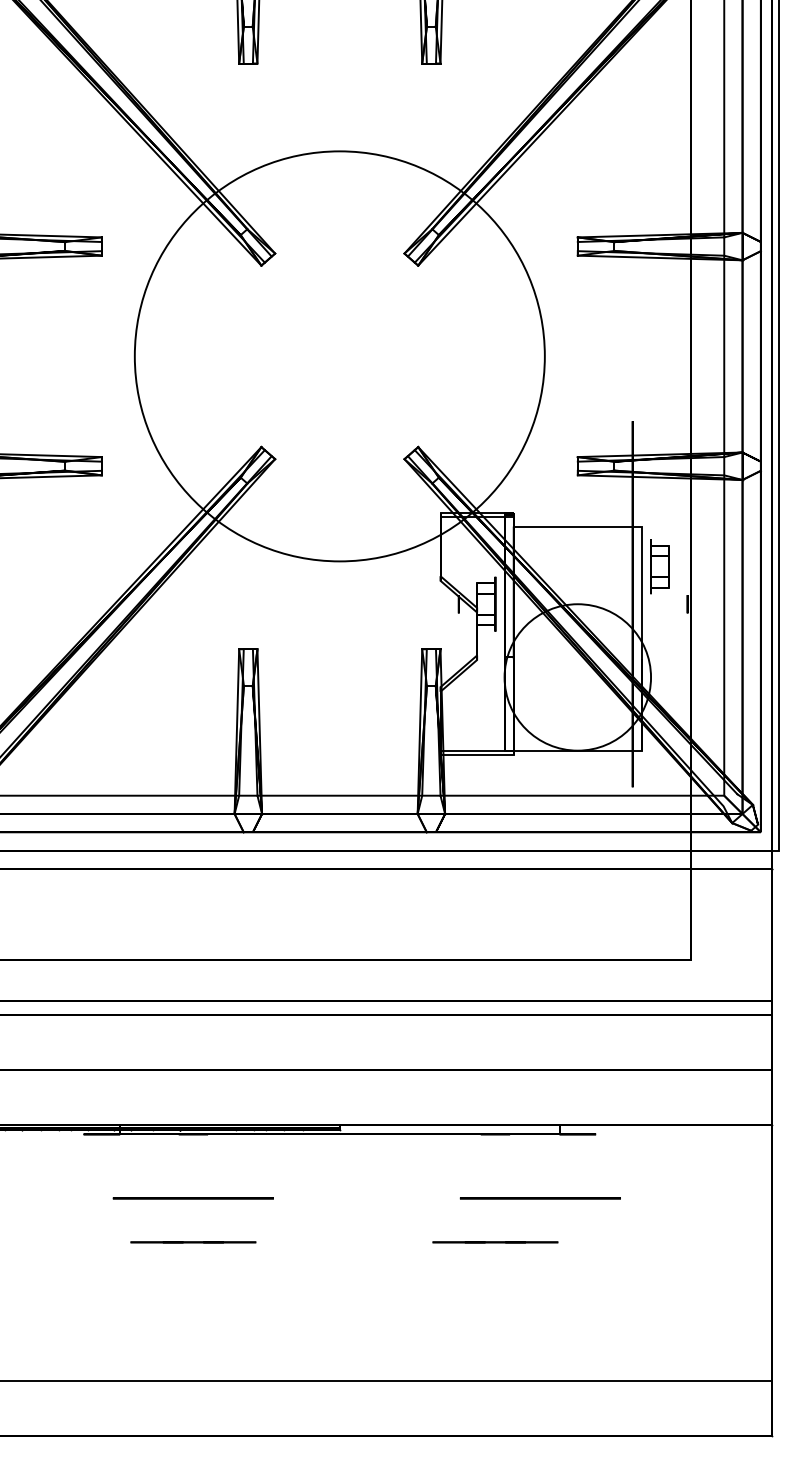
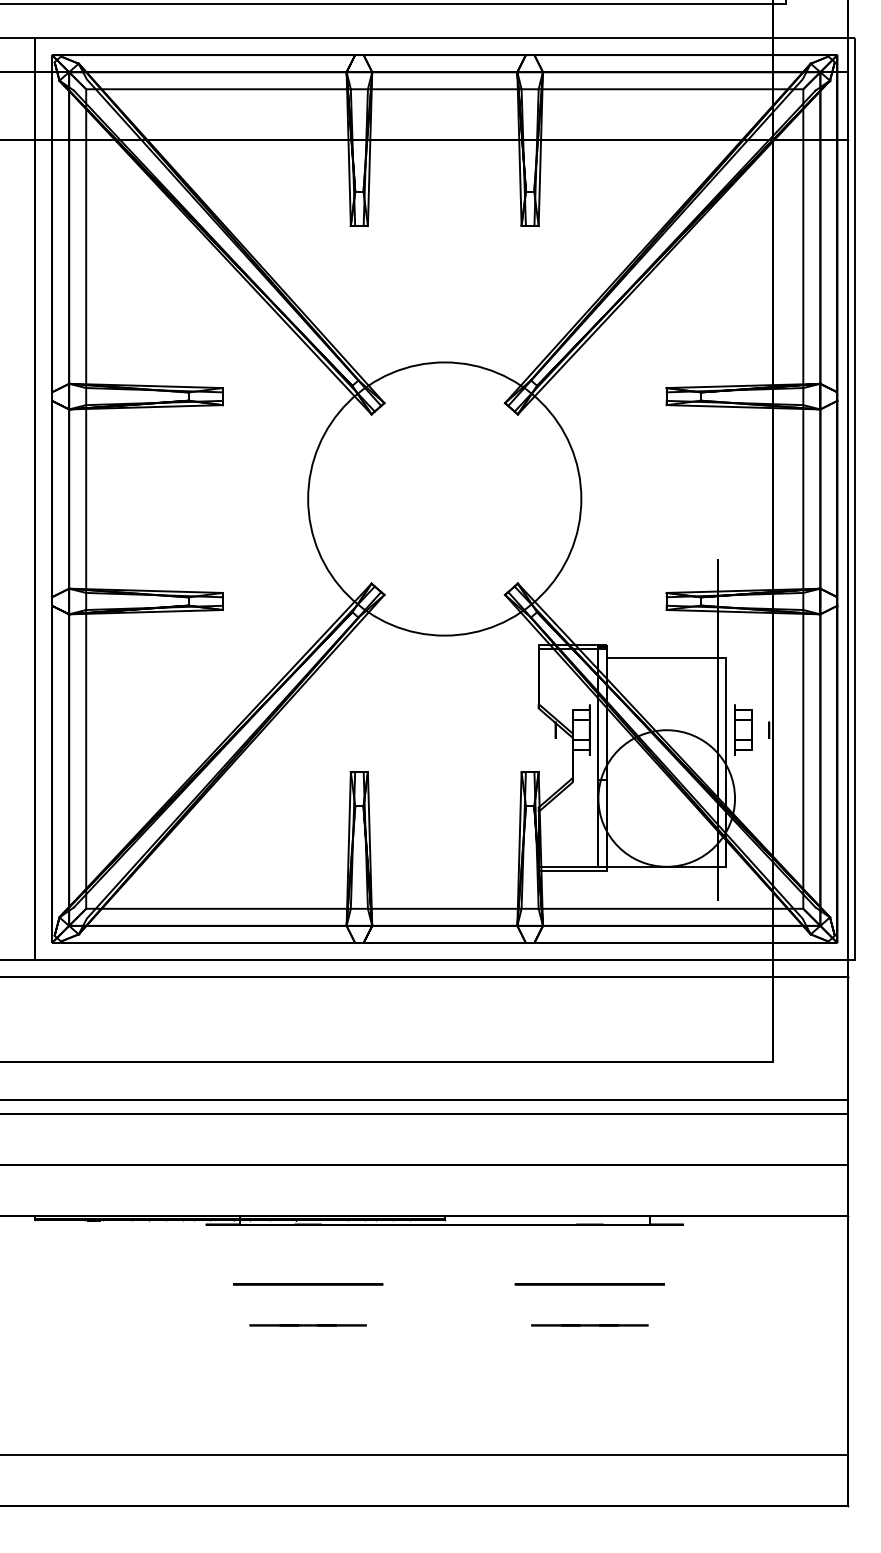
circle: (339, 355) -> (444, 498), size x0.71
part: (660, 565) -> (743, 729), moved
circle: (540, 1198) -> (589, 1284), moved

